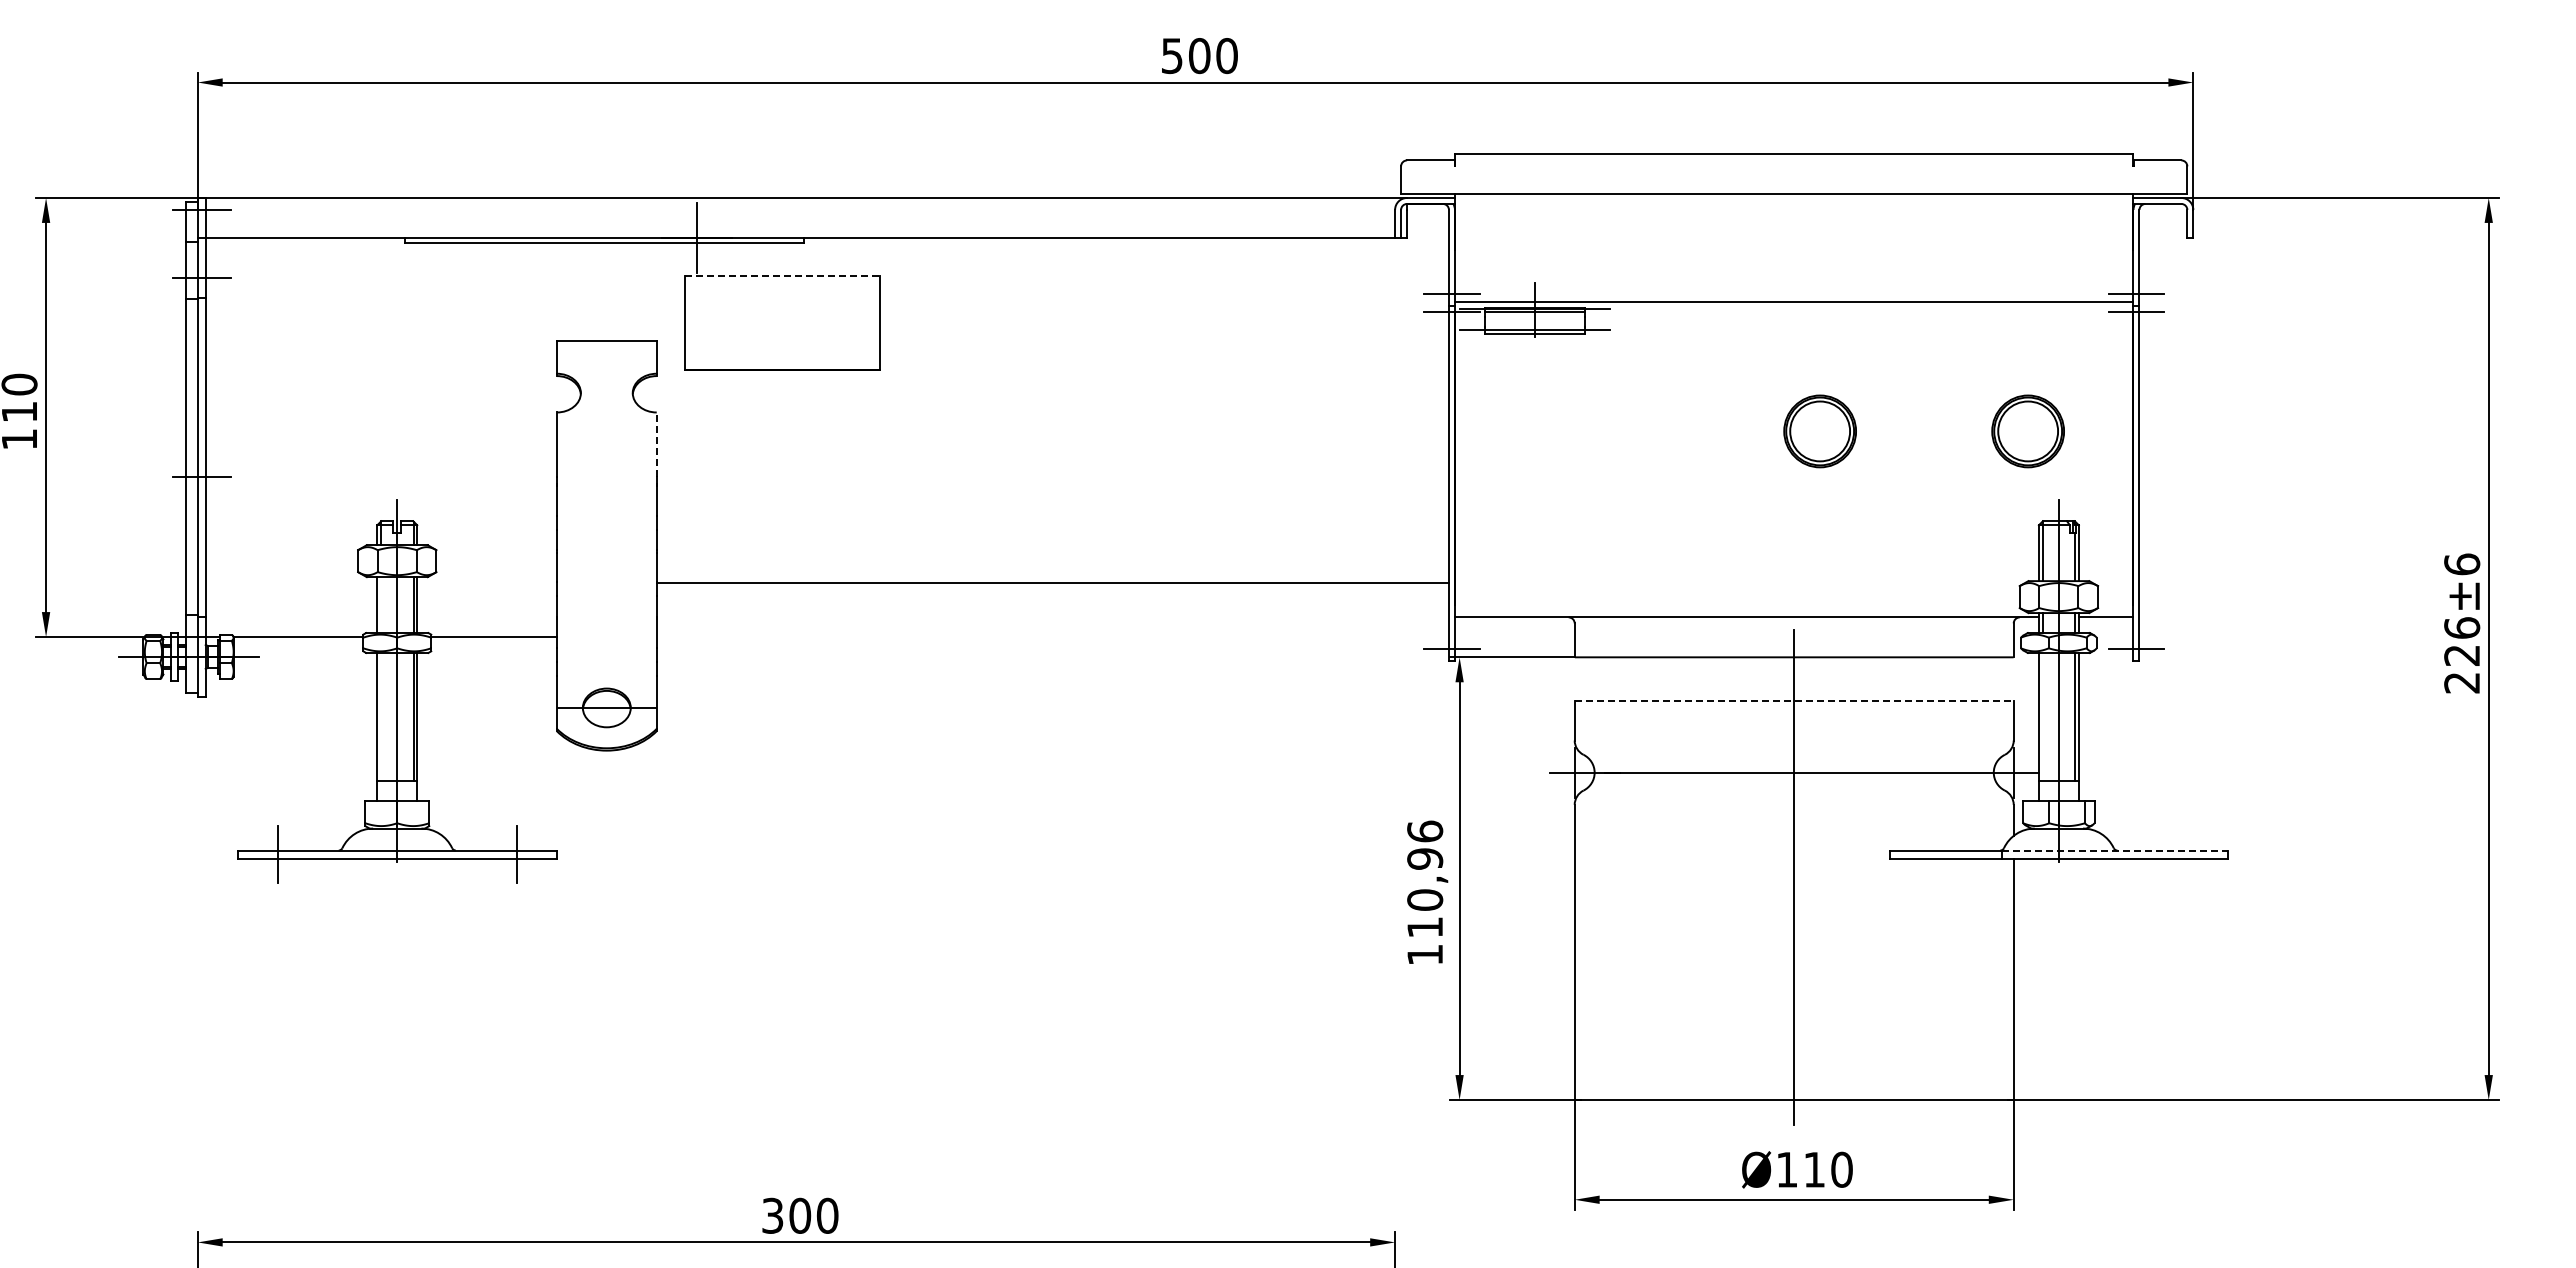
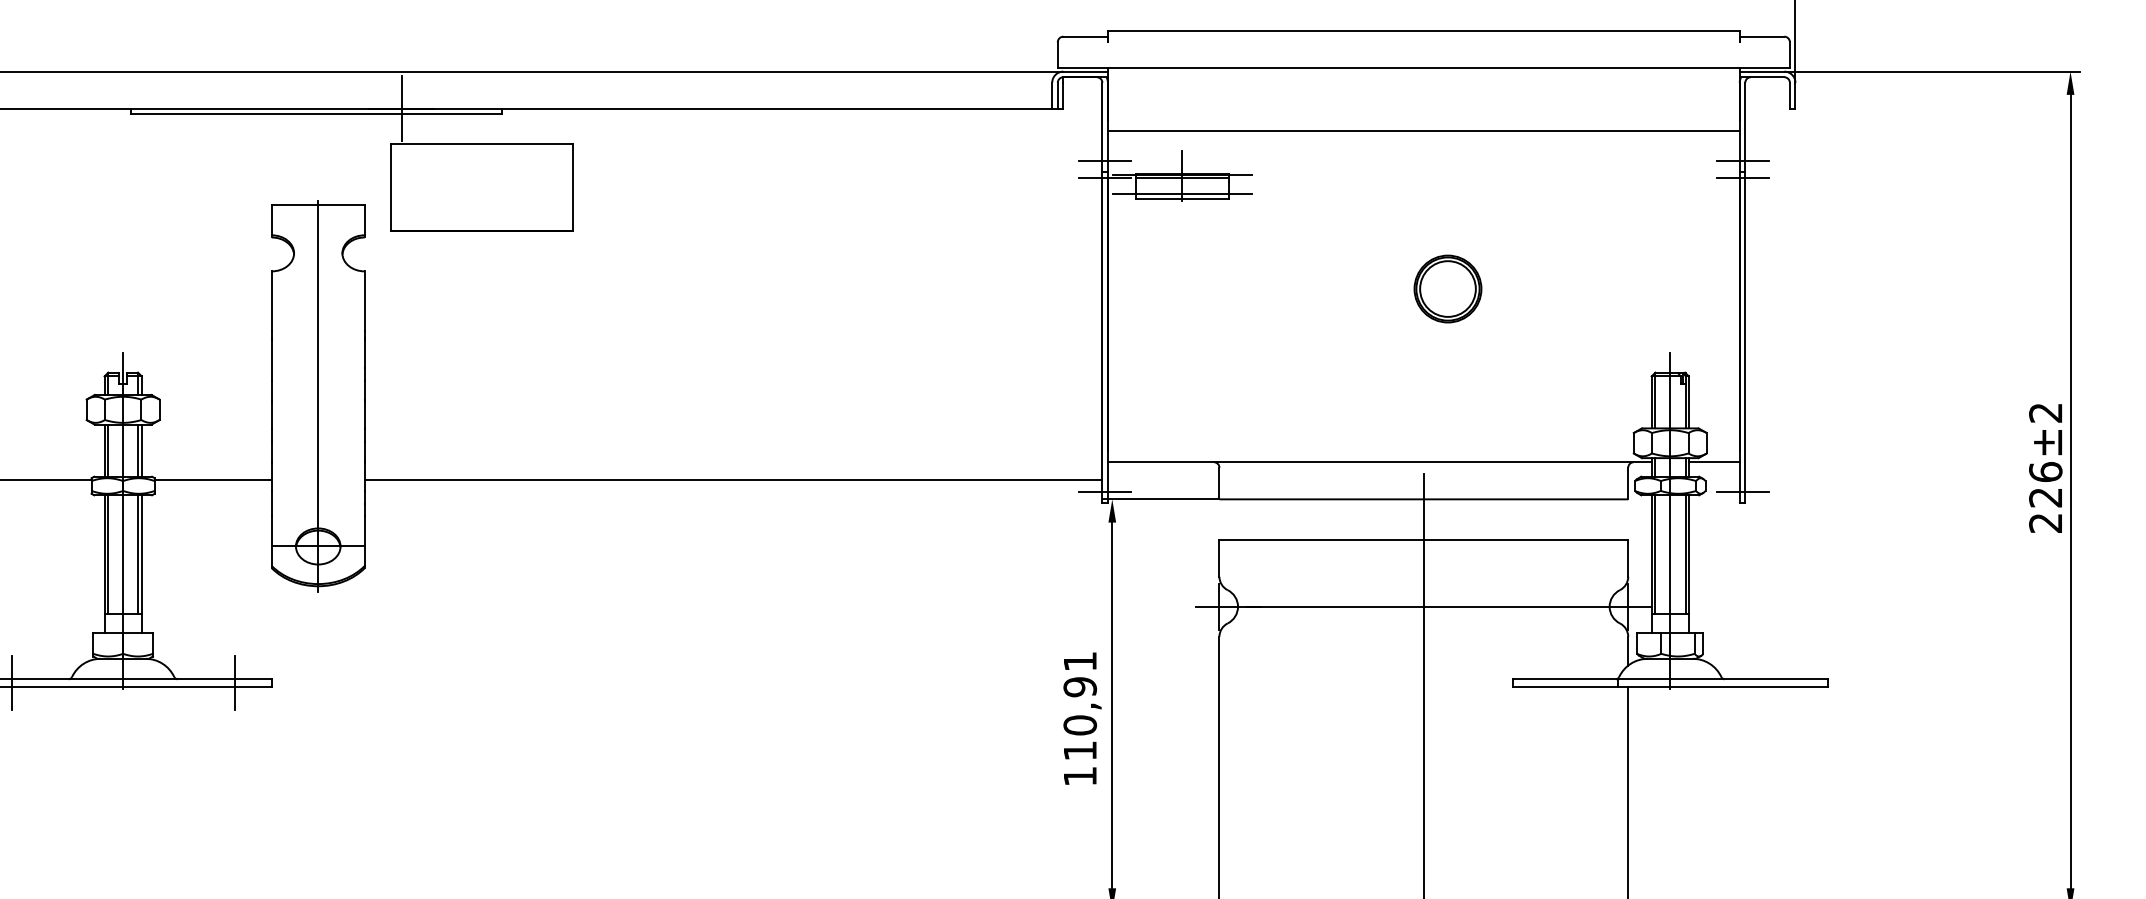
line: (782, 275) -> (481, 143), dashed -> solid
line: (1793, 302) -> (1423, 131), moved
part: (2027, 431) -> (1641, 289), removed
line: (656, 444) -> (364, 301), dashed -> solid
line: (606, 546) -> (317, 396), added
text: (2462, 564) -> (2046, 412), ±6 -> ±2
line: (1052, 583) -> (733, 480), moved
line: (380, 605) -> (107, 451), added
line: (1794, 700) -> (1424, 539), dashed -> solid
line: (380, 716) -> (107, 554), added
line: (2042, 716) -> (1655, 554), added
text: (1425, 831) -> (1080, 661), 110,96 -> 110,91
line: (2115, 850) -> (1722, 679), dashed -> solid

